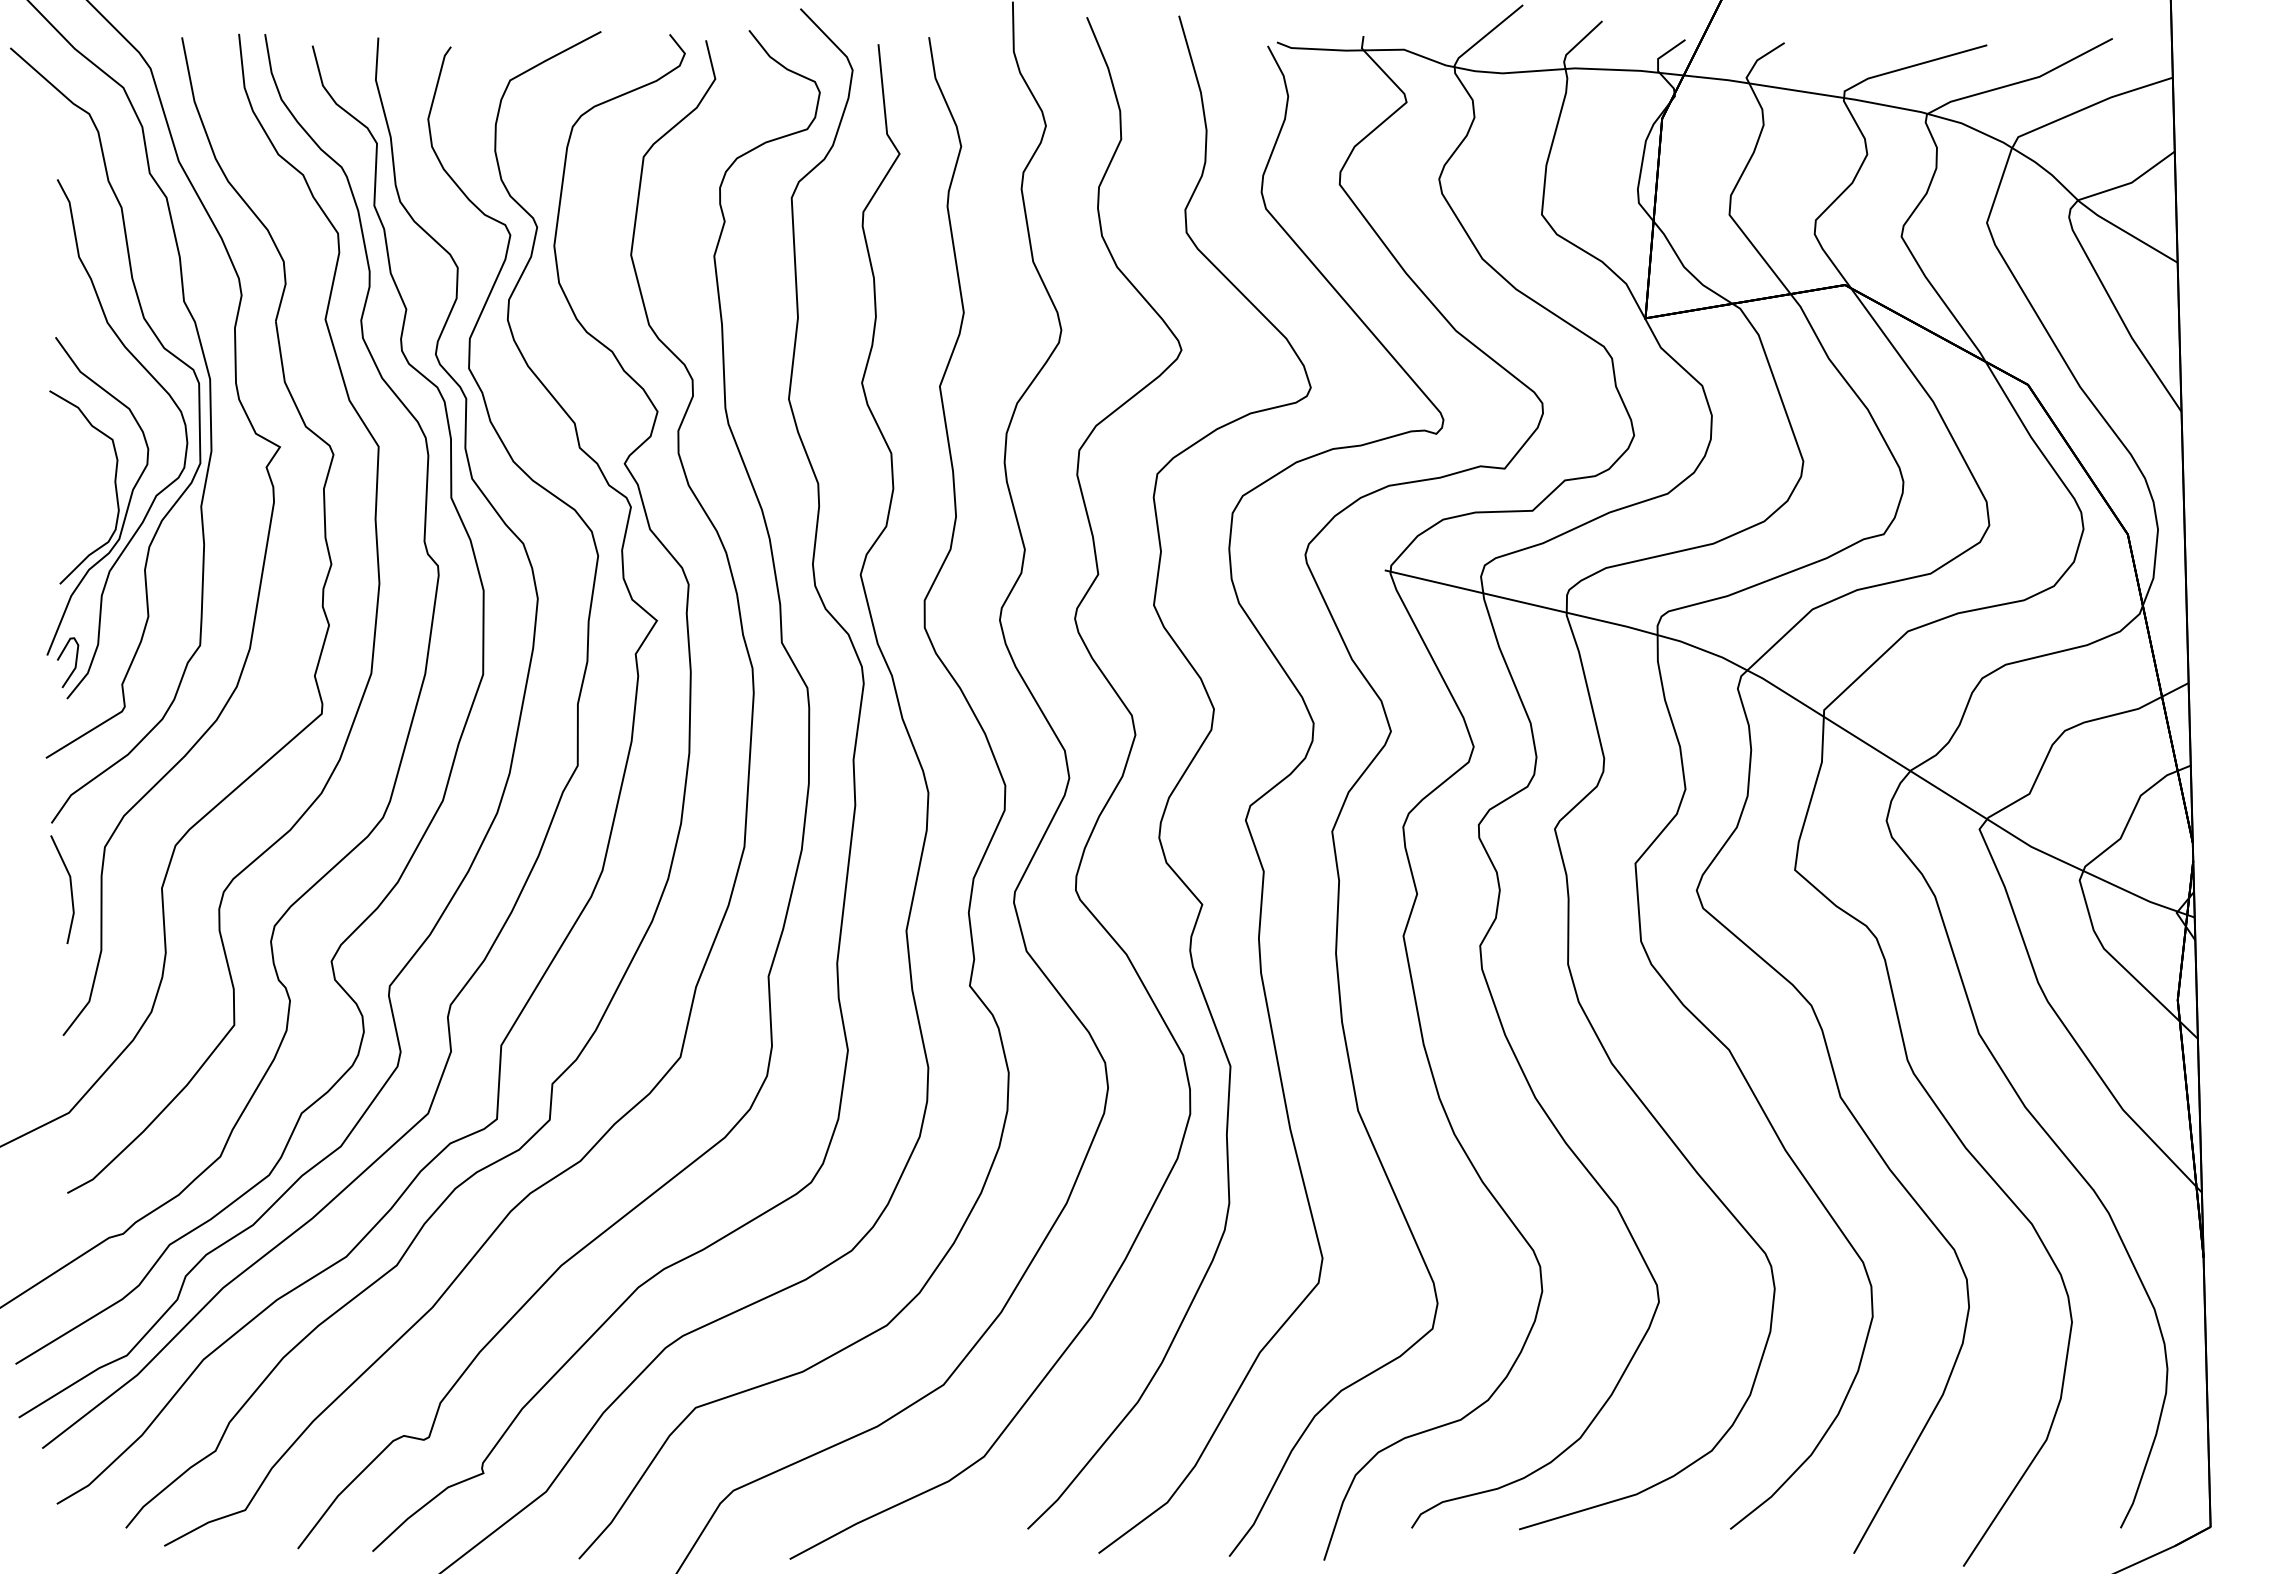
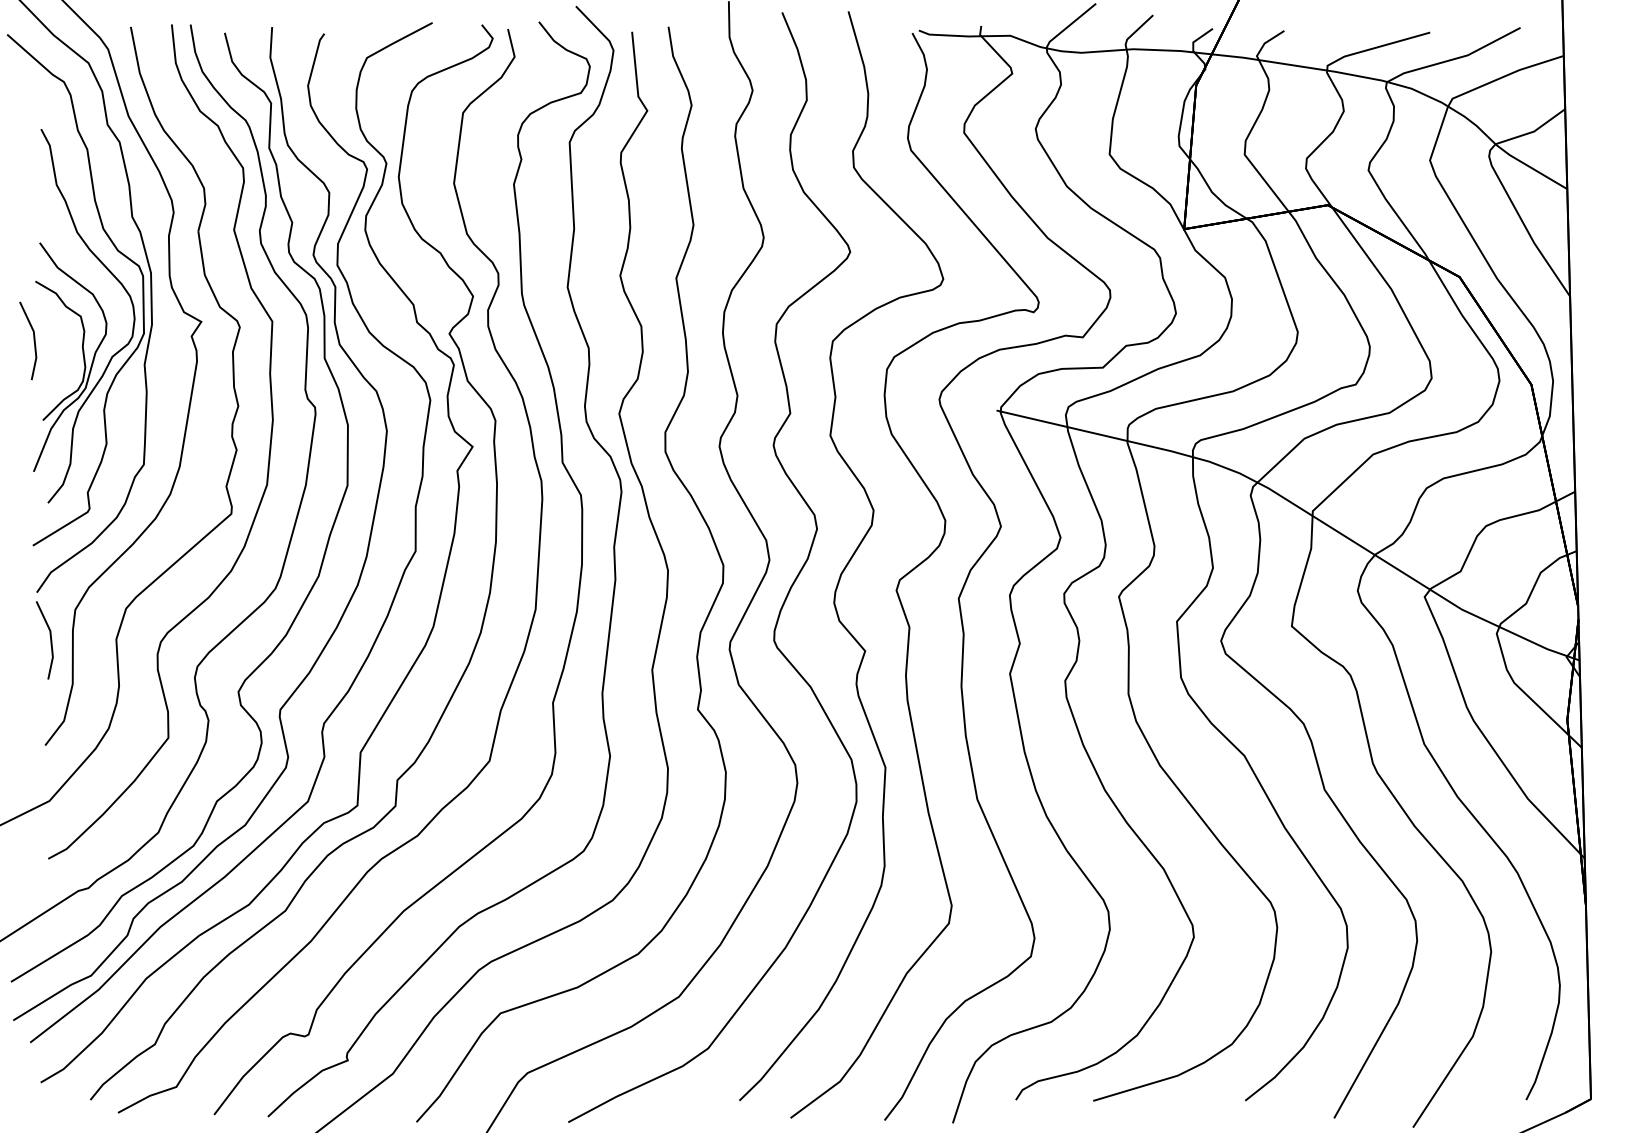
line: (47, 473) -> (33, 340), added
curve: (75, 662) -> (54, 476), removed

